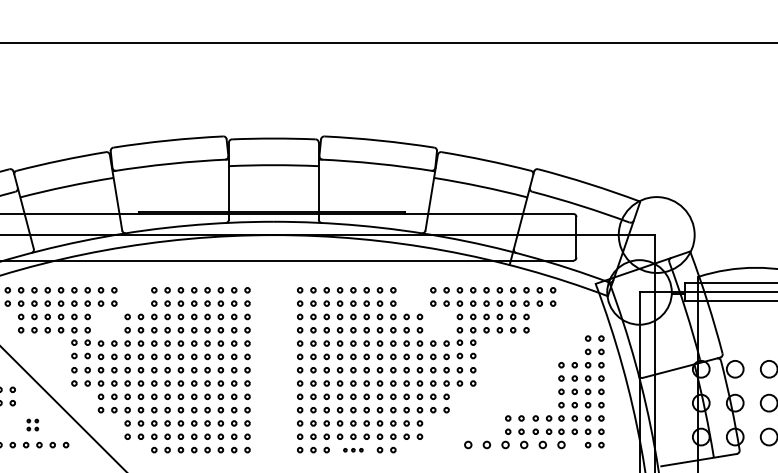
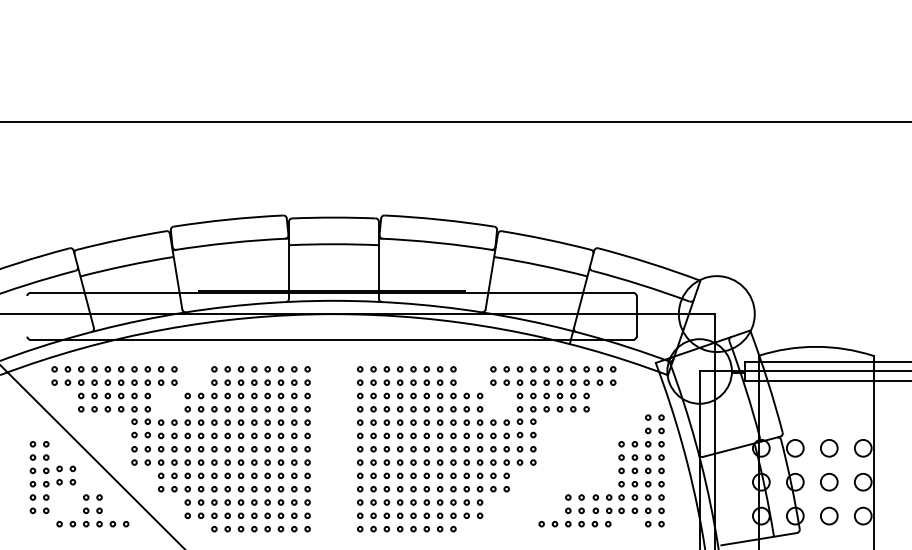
part: (32, 424) -> (92, 503), size x1.67
part: (514, 445) -> (574, 524), size x0.71
part: (353, 450) -> (413, 529), size x1.67

